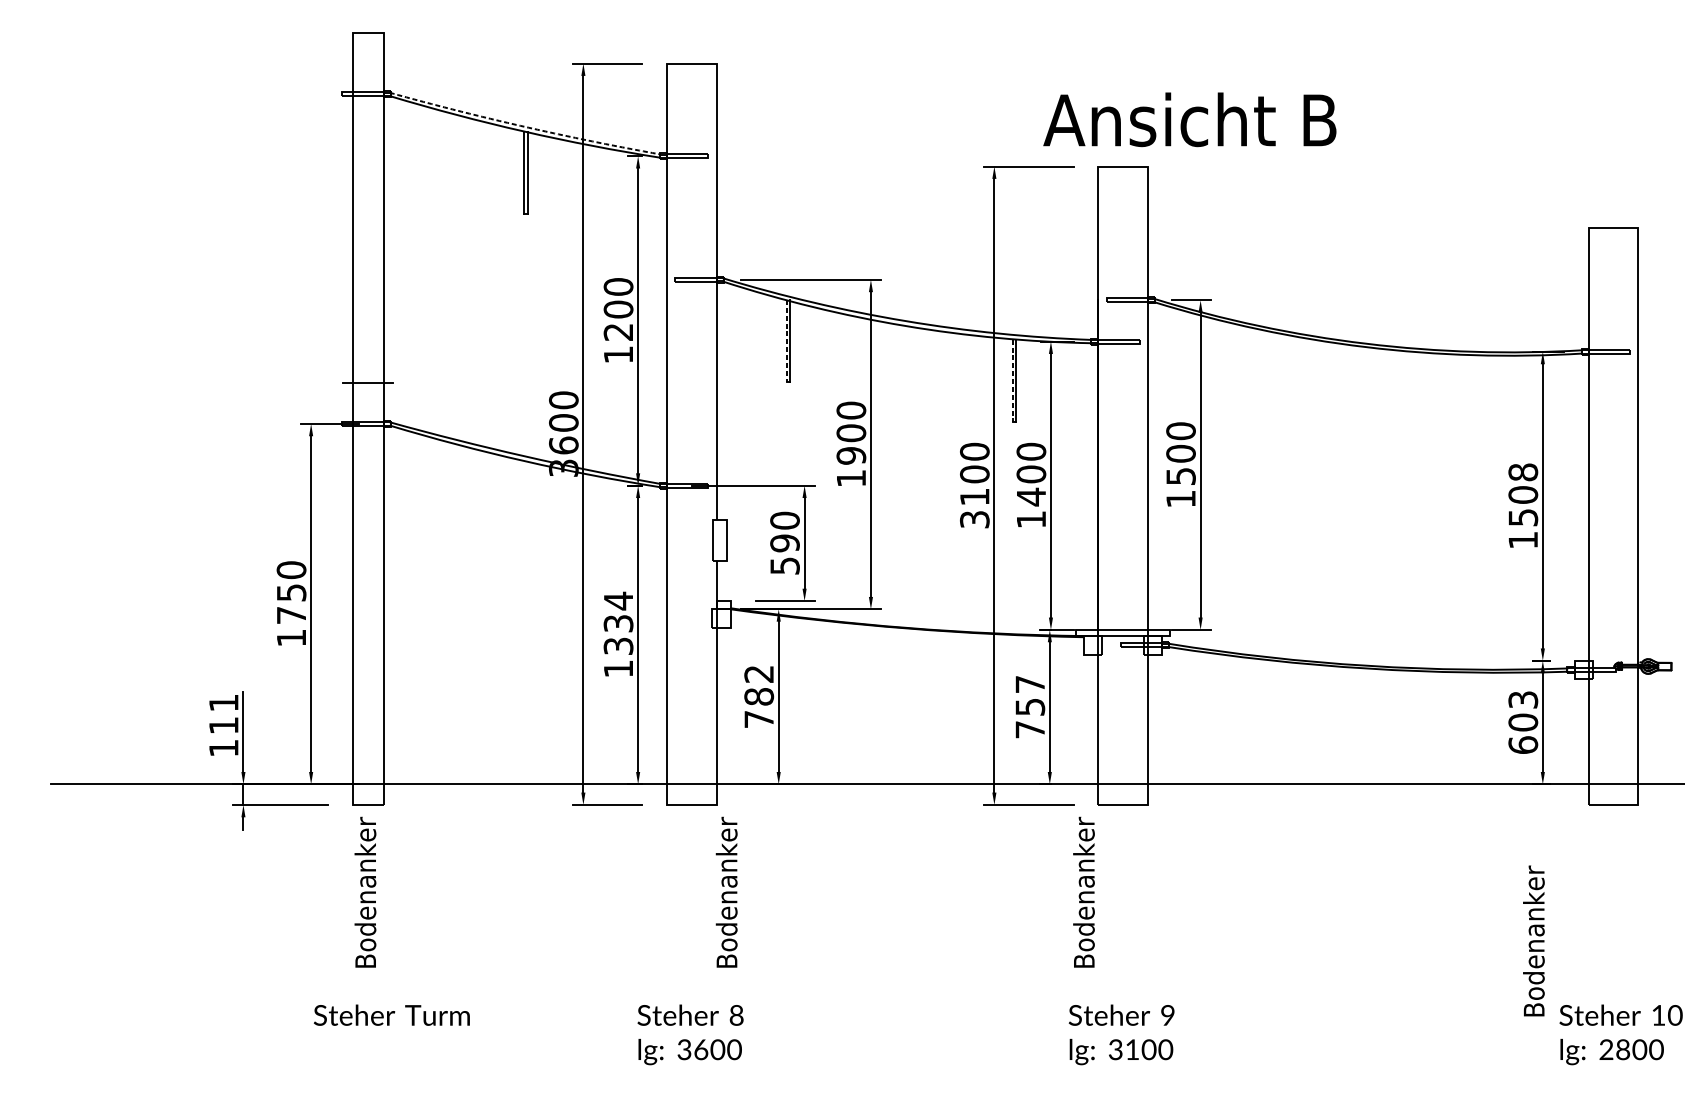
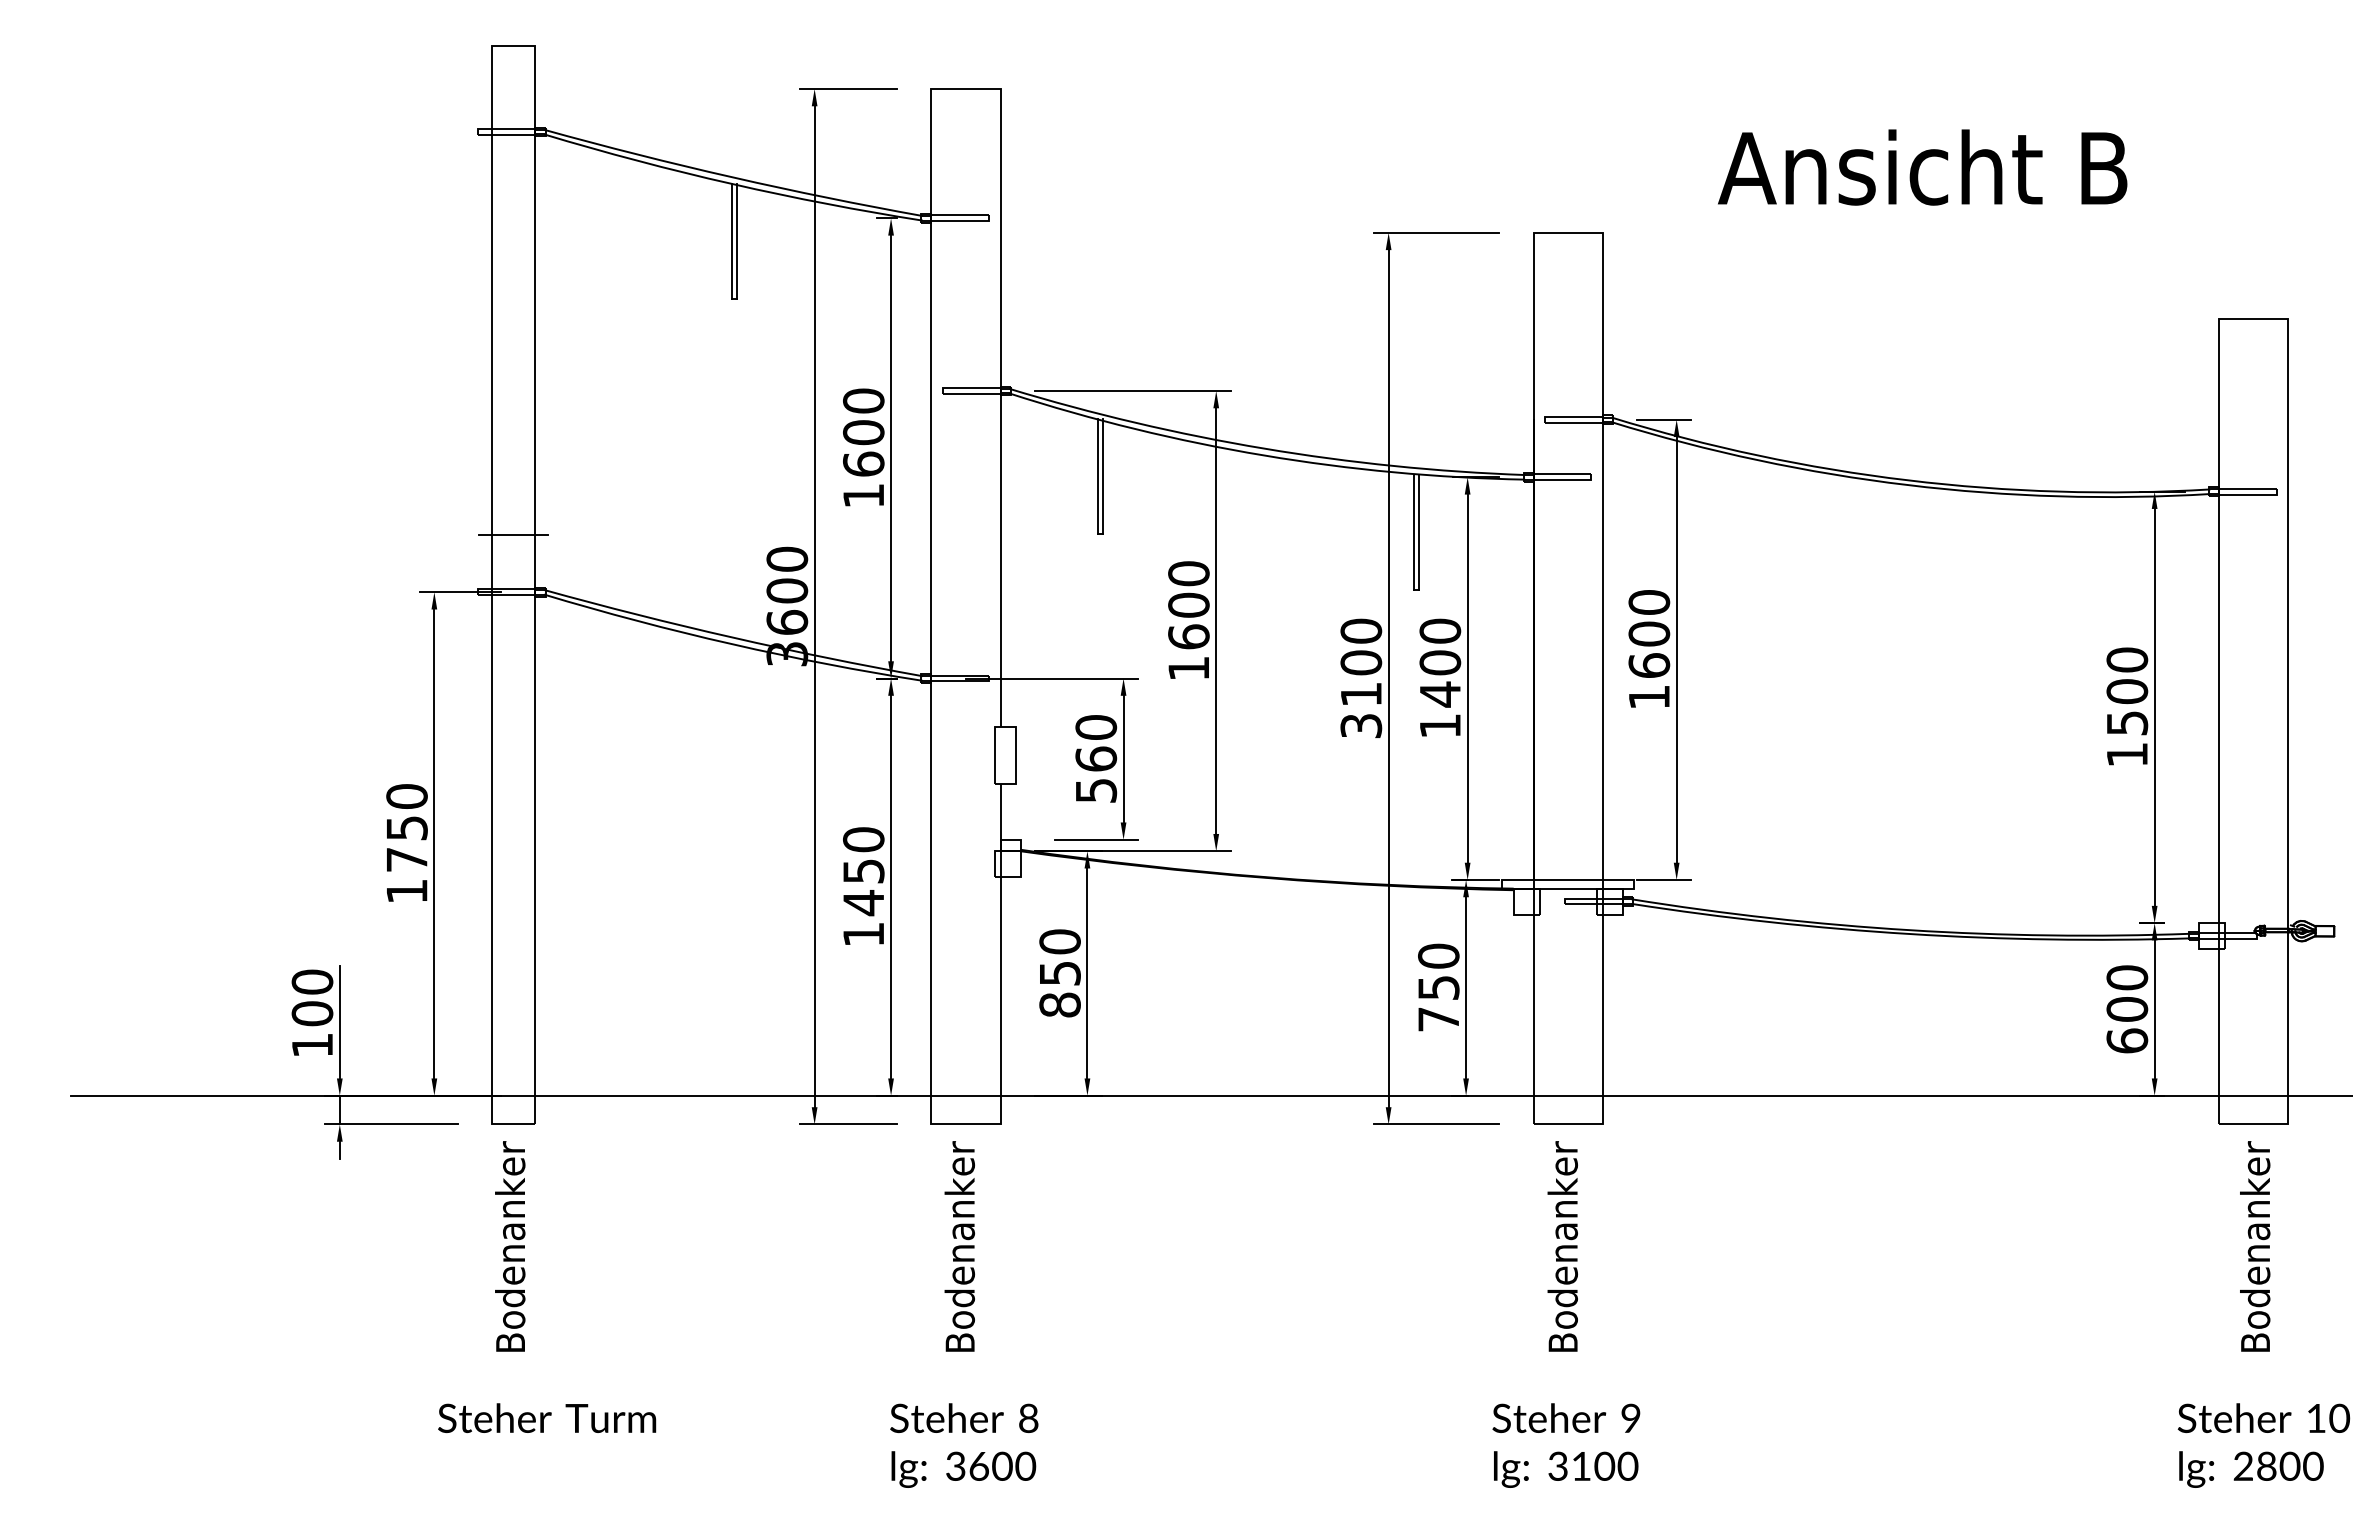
text: (1189, 119) -> (1922, 167), moved
arc: (524, 126) -> (732, 177), dashed -> solid
text: (618, 331) -> (863, 463), 1200 -> 1600
line: (786, 341) -> (1098, 476), dashed -> solid
line: (1012, 381) -> (1413, 532), dashed -> solid
text: (851, 455) -> (1188, 636), 1900 -> 1600
text: (1522, 472) -> (2126, 659), 1508 -> 1500
text: (1181, 476) -> (1649, 665), 1500 -> 1600
text: (785, 542) -> (1096, 758), 590 -> 560
text: (618, 623) -> (863, 871), 1334 -> 1450
text: (1030, 683) -> (1438, 955), 757 -> 750
text: (758, 696) -> (1059, 973), 782 -> 850
text: (1523, 699) -> (2127, 977), 603 -> 600
text: (223, 714) -> (312, 997), 111 -> 100
text: (726, 892) -> (959, 1246), moved
text: (1083, 892) -> (1562, 1246), moved
text: (1534, 941) -> (2255, 1246), moved

